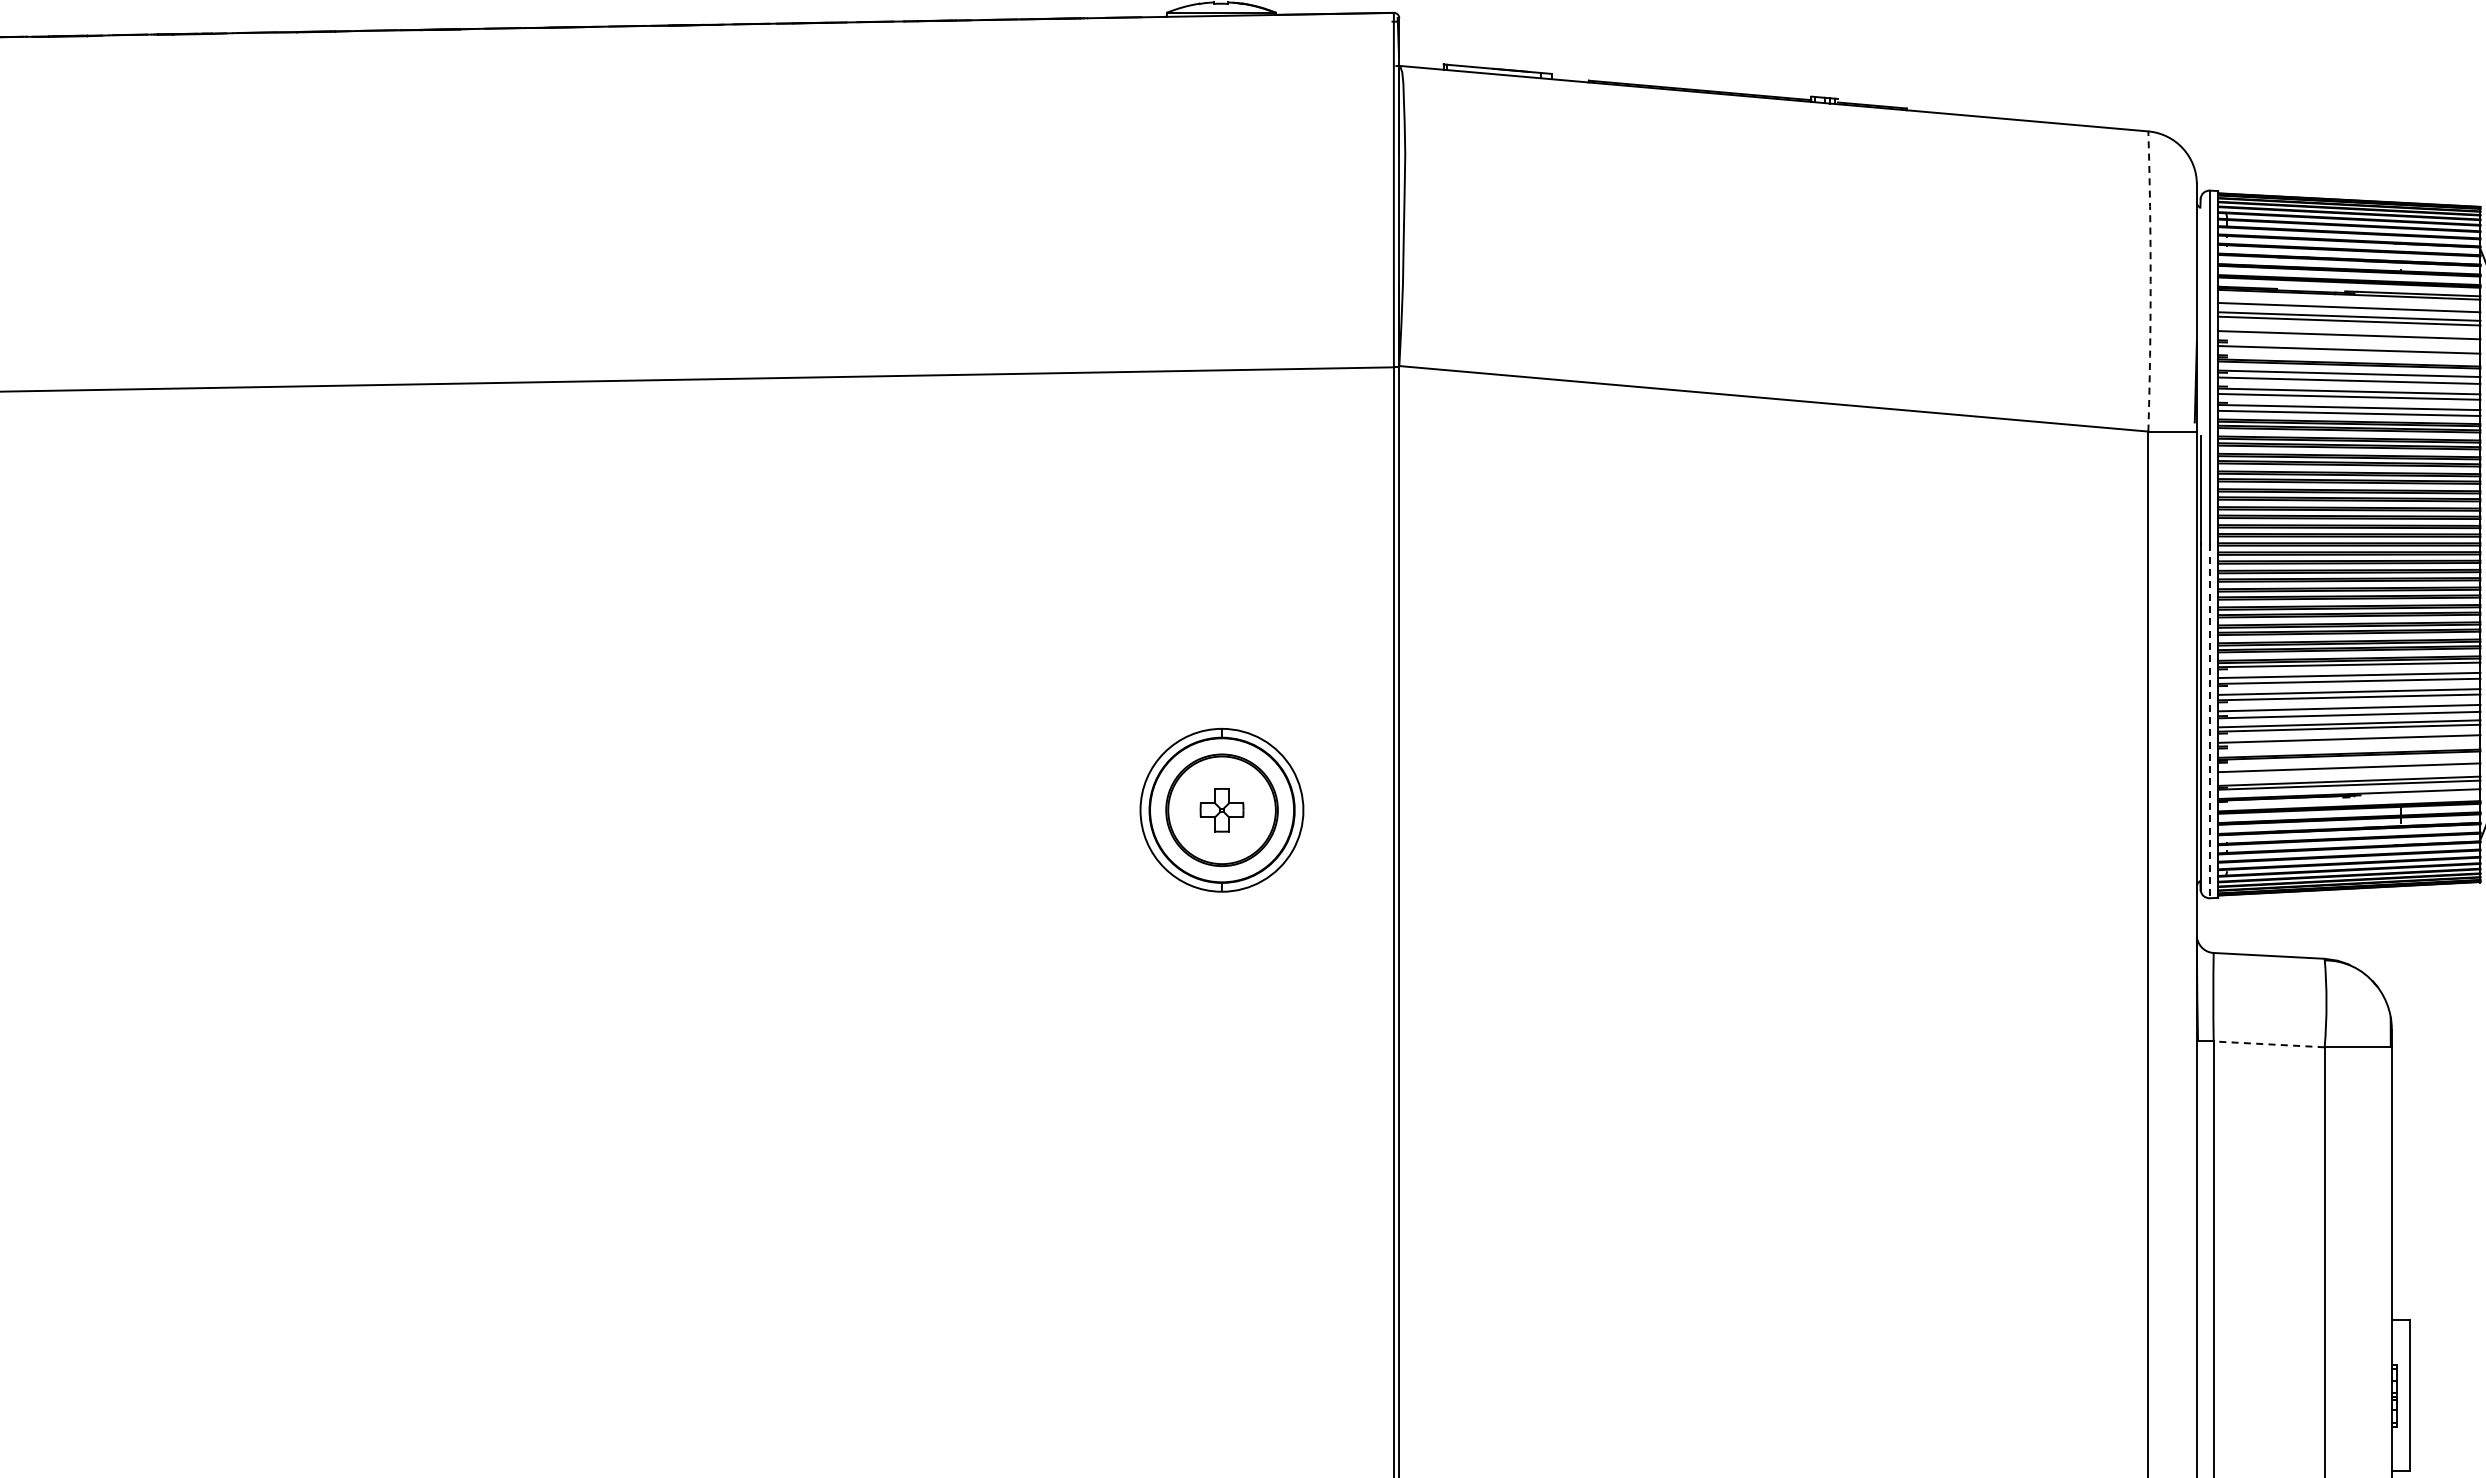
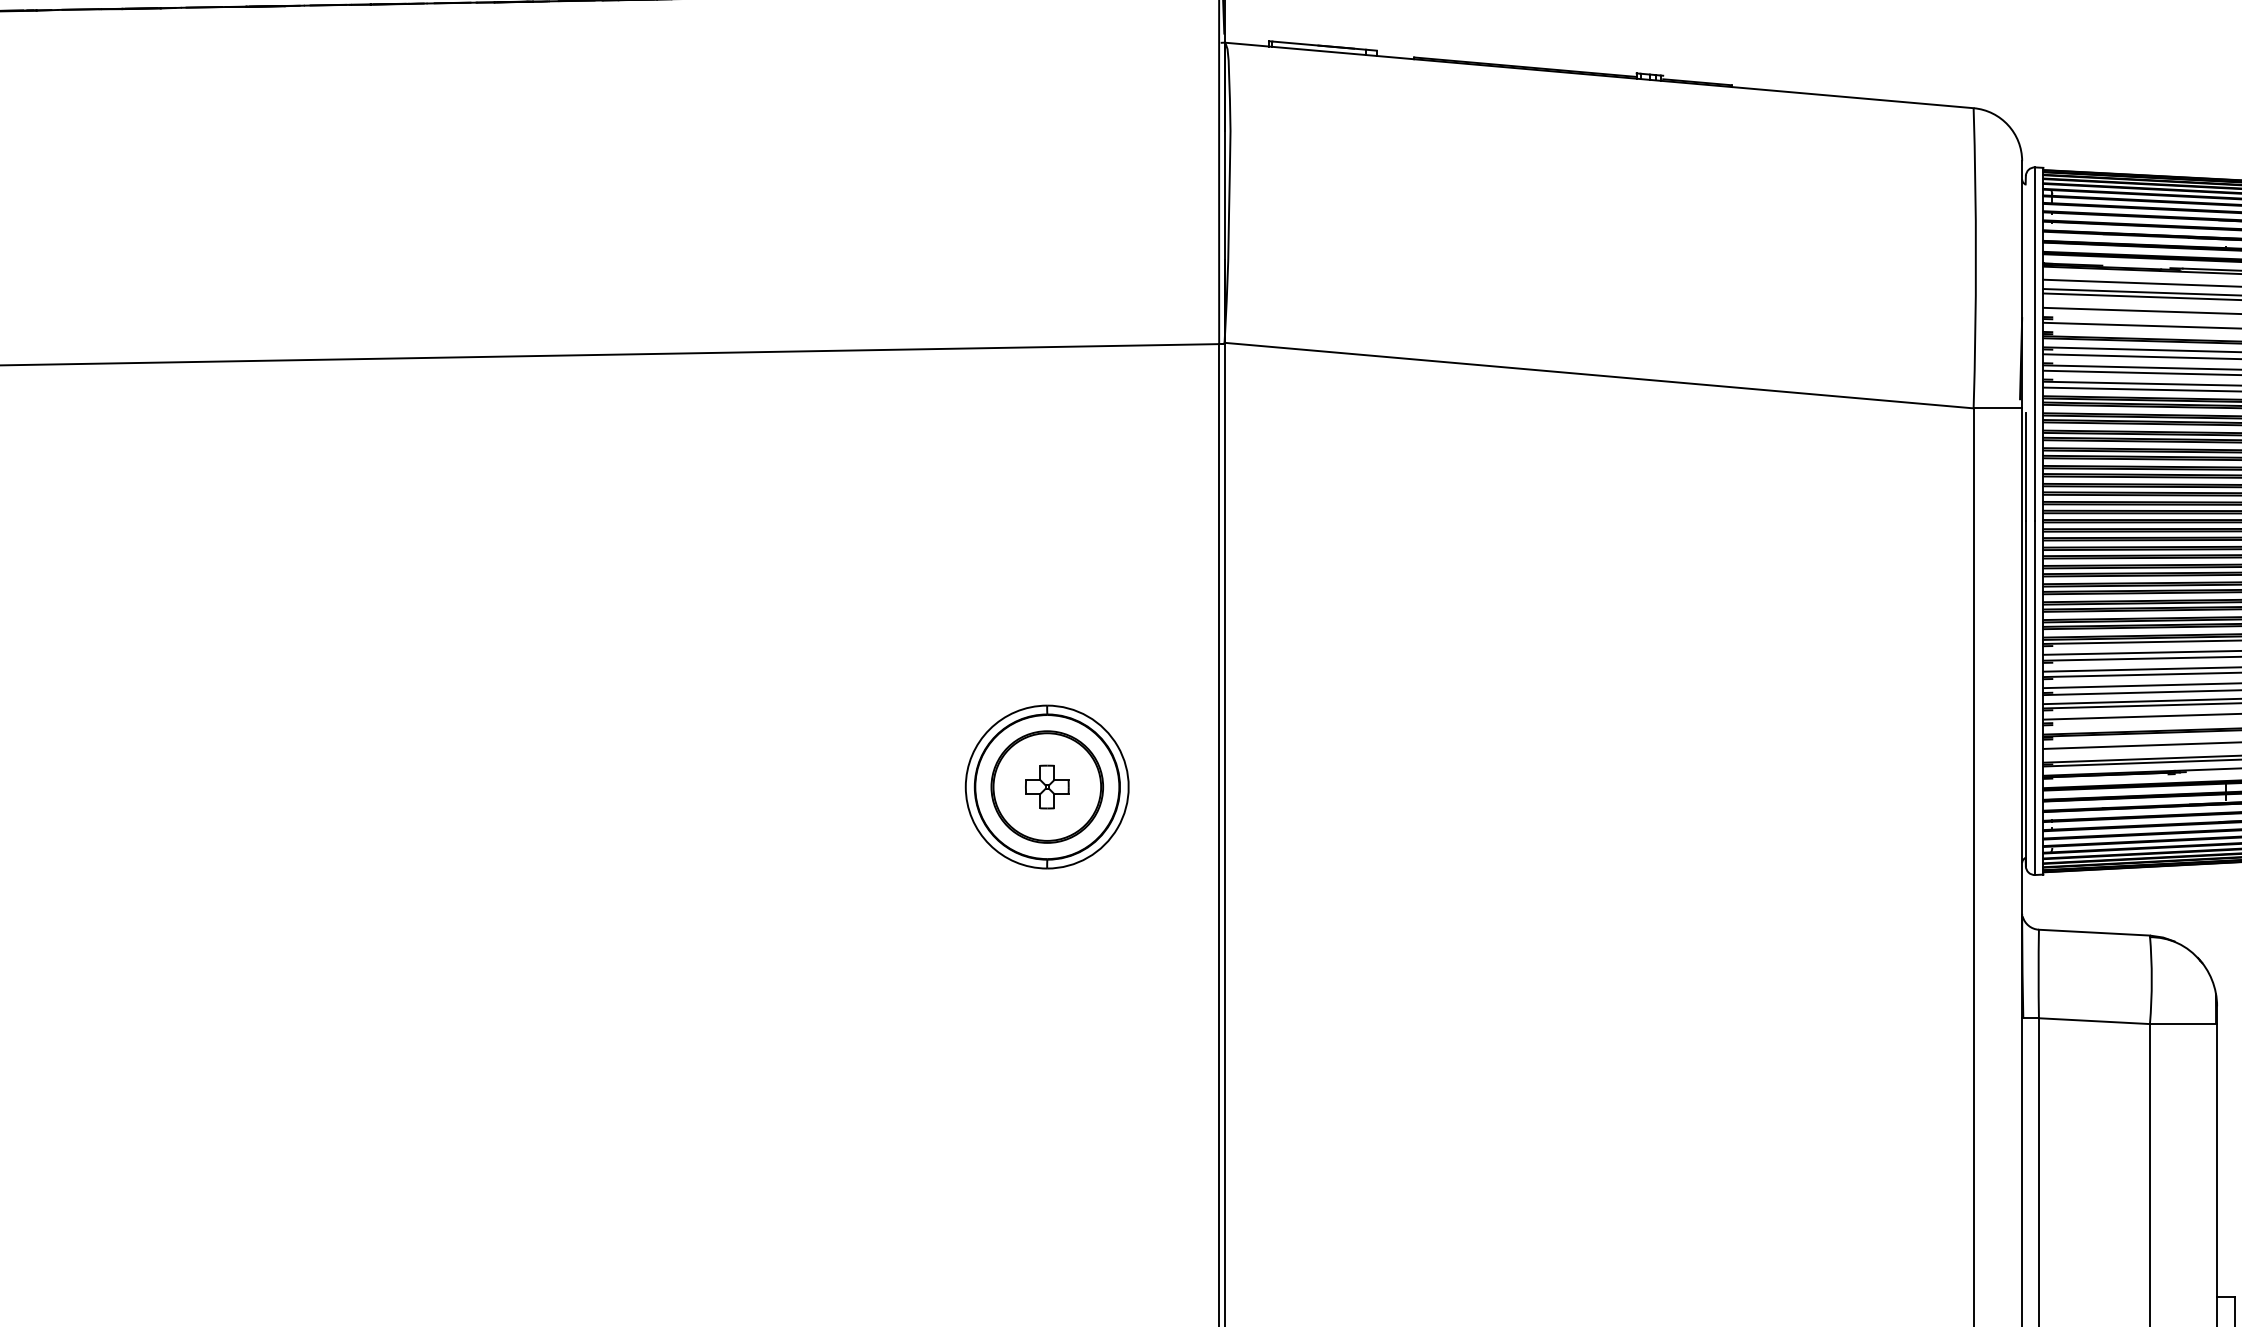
arc: (2150, 281) -> (1975, 258), dashed -> solid
line: (2209, 721) -> (2034, 698), dashed -> solid
line: (2269, 1044) -> (2094, 1021), dashed -> solid

